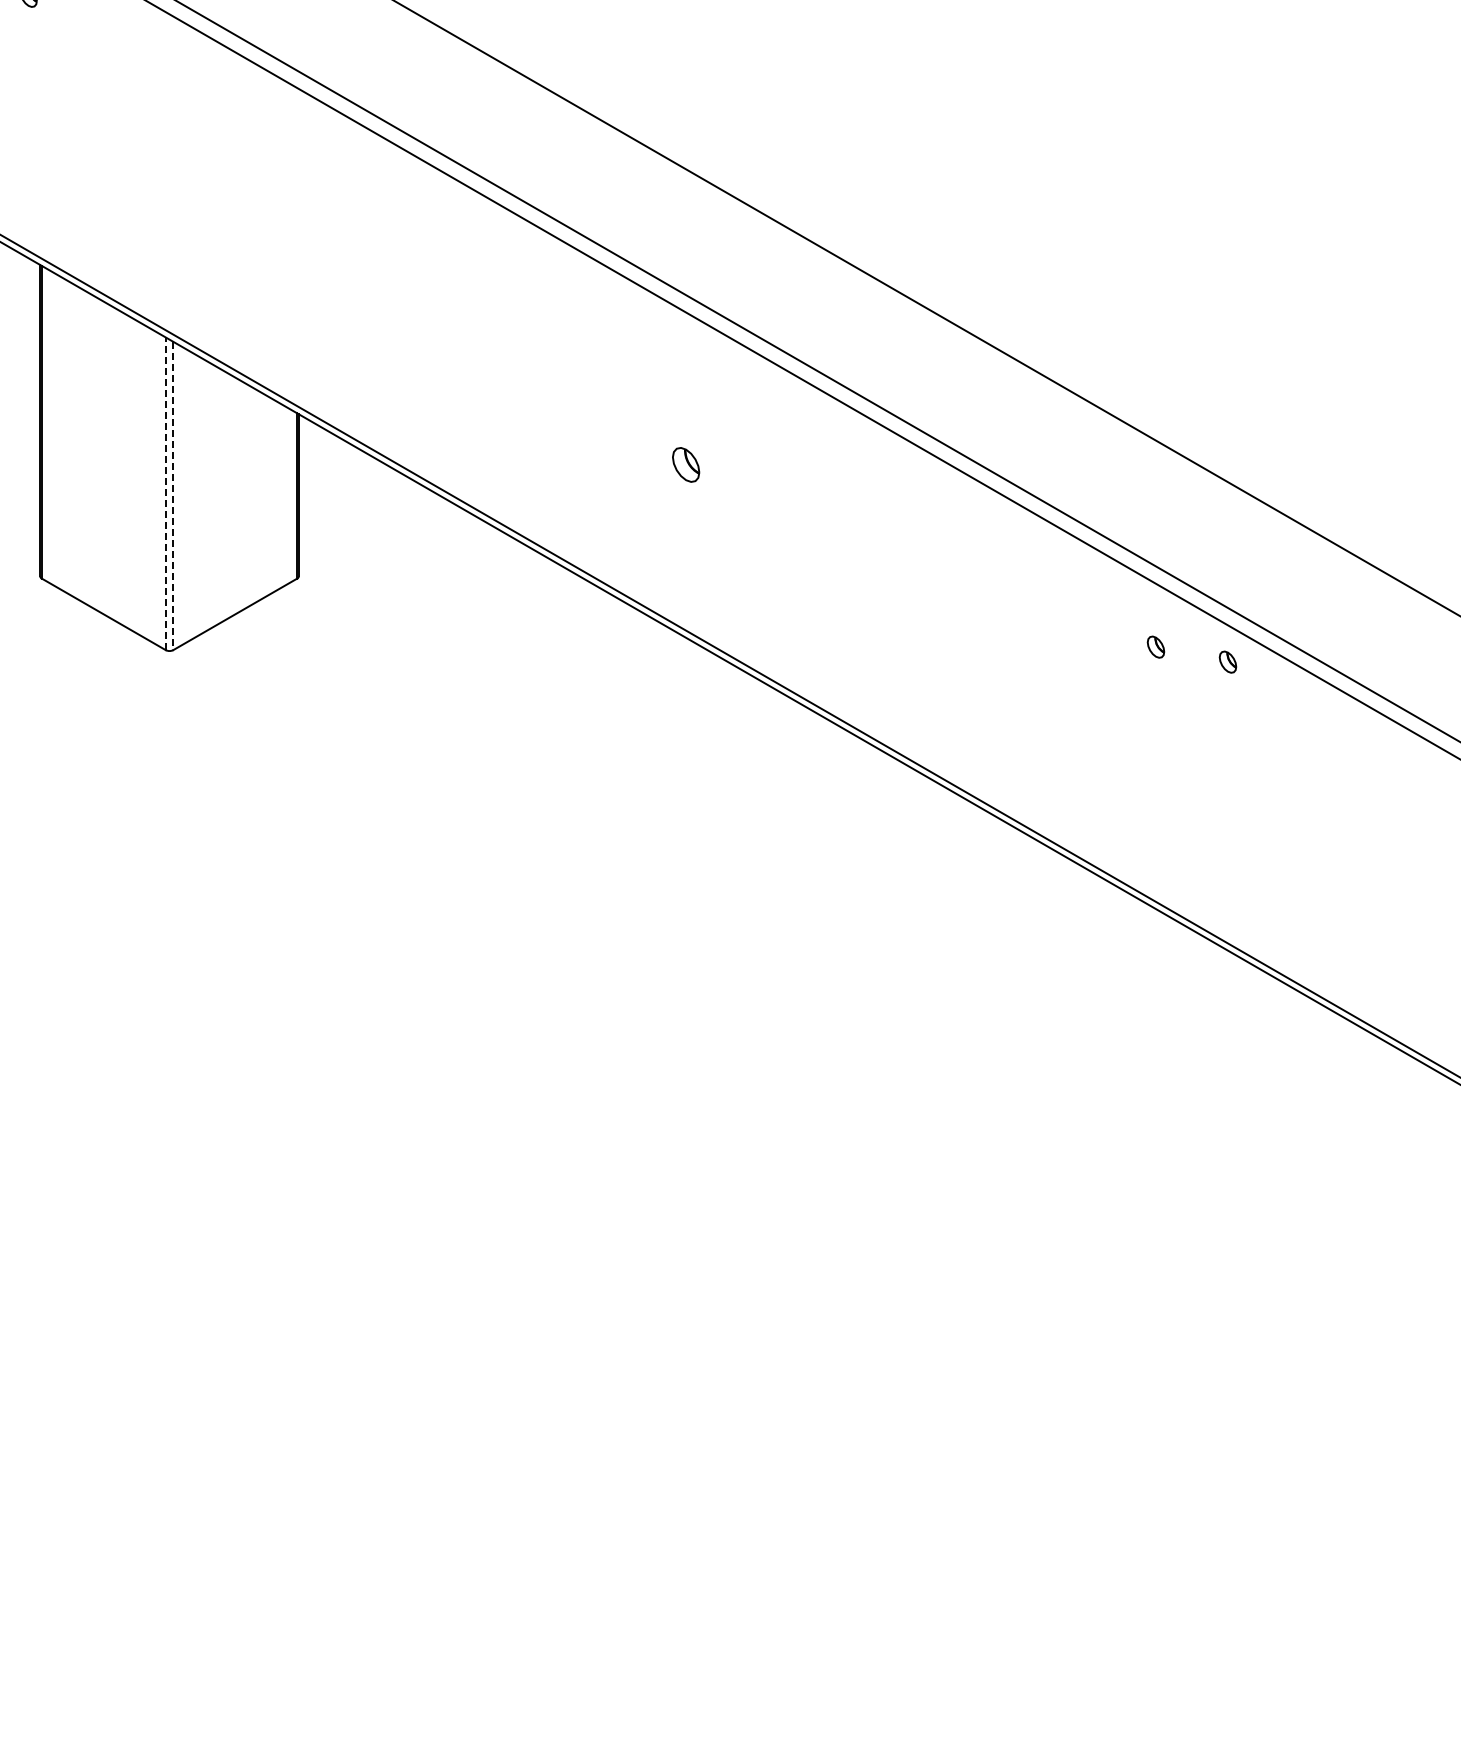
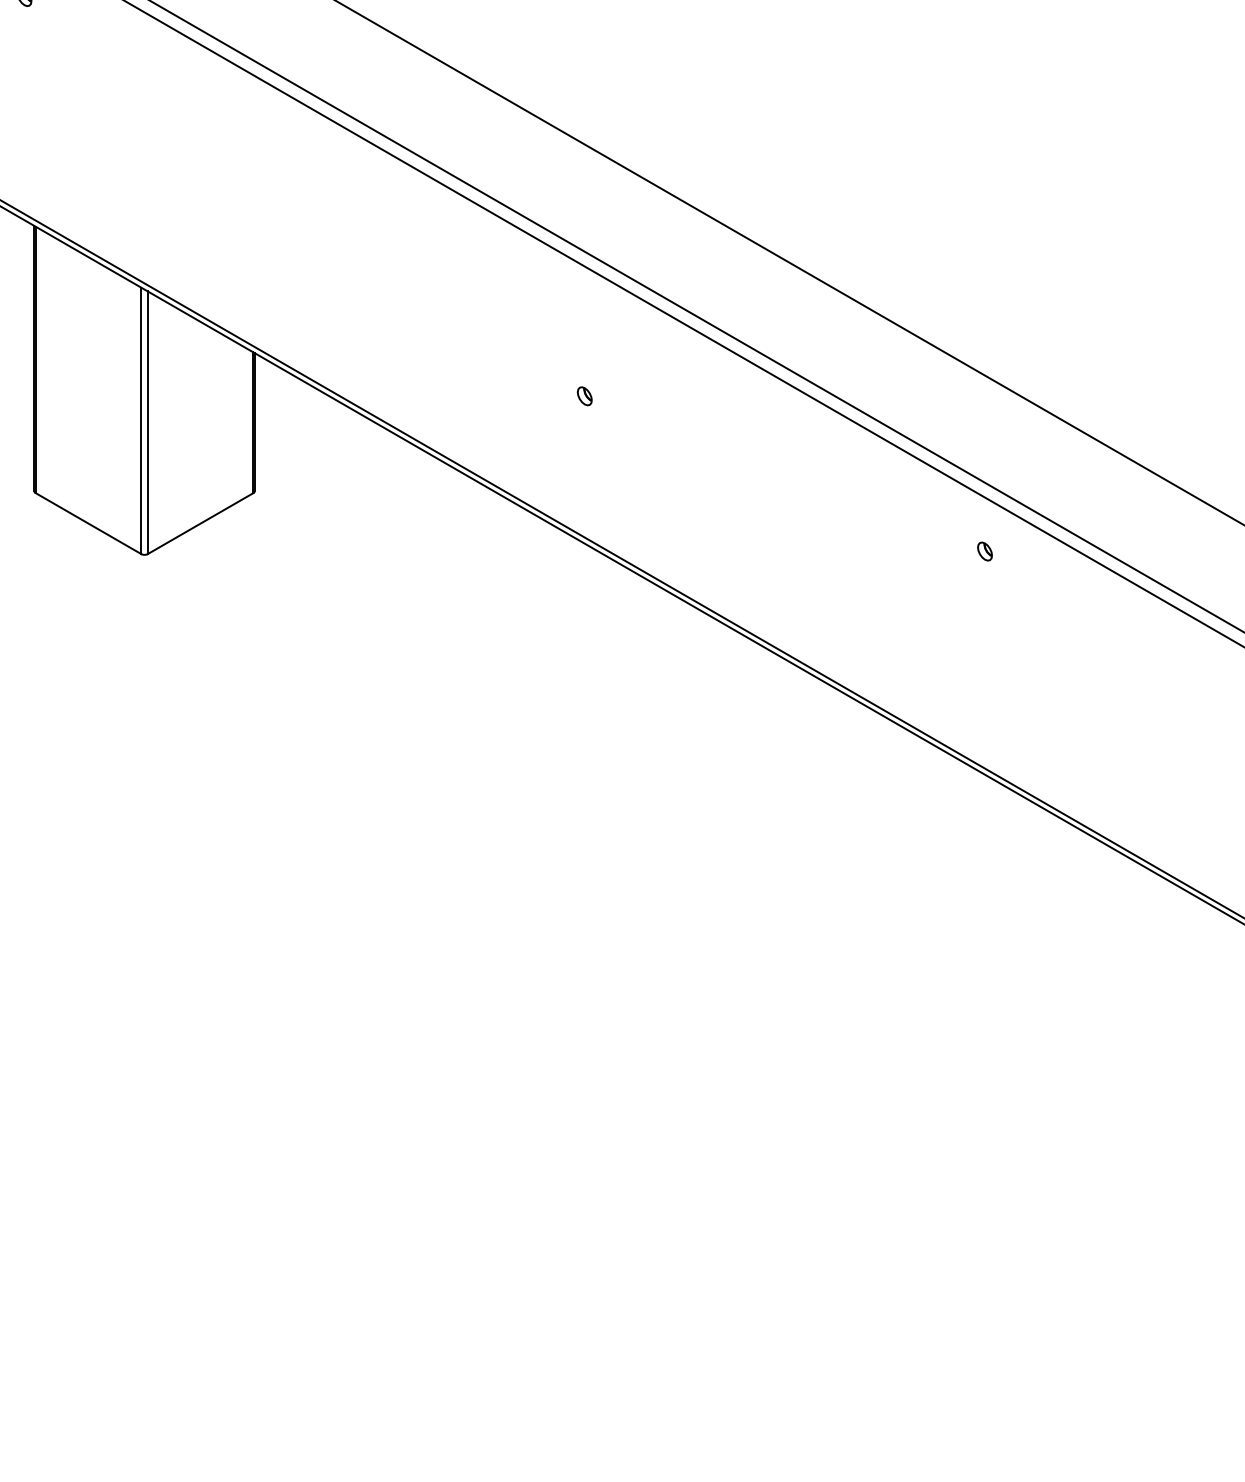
part: (686, 464) -> (585, 395), size x0.62
line: (165, 493) -> (141, 420), dashed -> solid
line: (173, 496) -> (147, 423), dashed -> solid
part: (1227, 661) -> (1045, 563), removed

